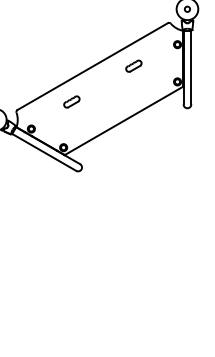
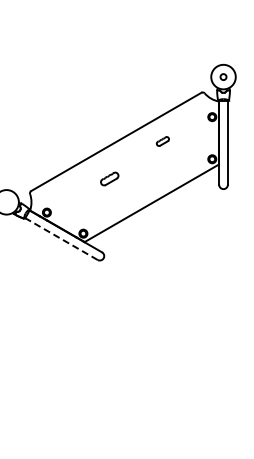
part: (133, 66) -> (162, 141), size x0.7
part: (71, 101) -> (109, 178), moved
line: (44, 152) -> (61, 239), solid -> dashed

